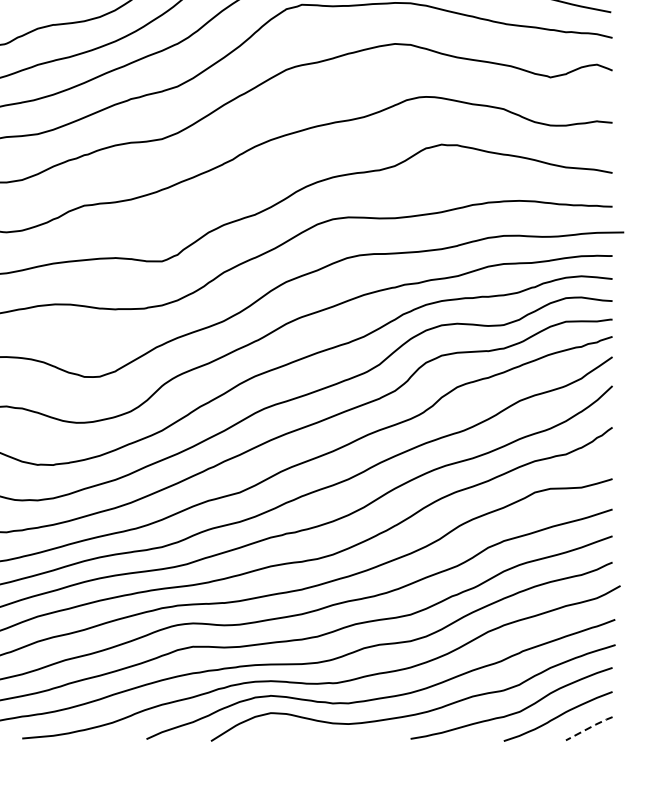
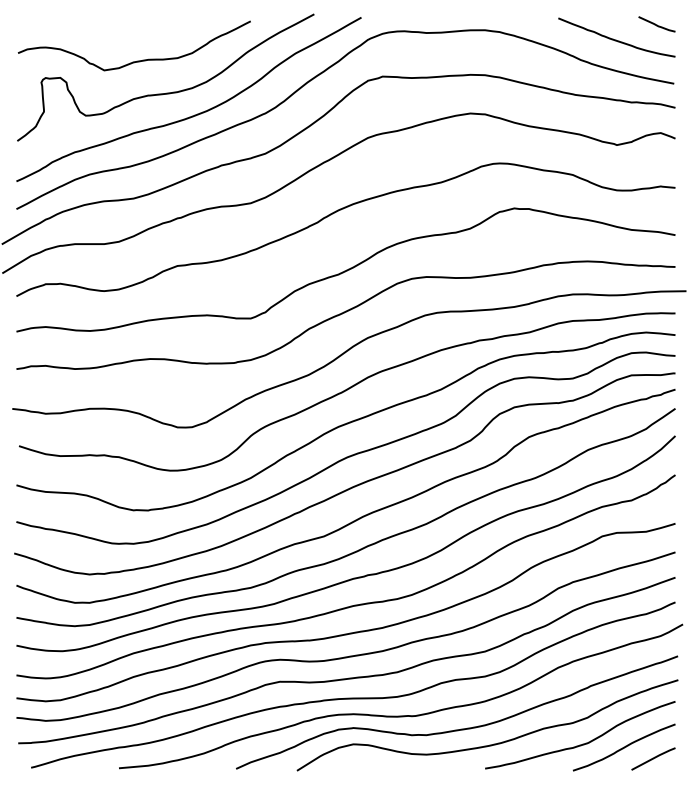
line: (590, 727) -> (654, 757), dashed -> solid

